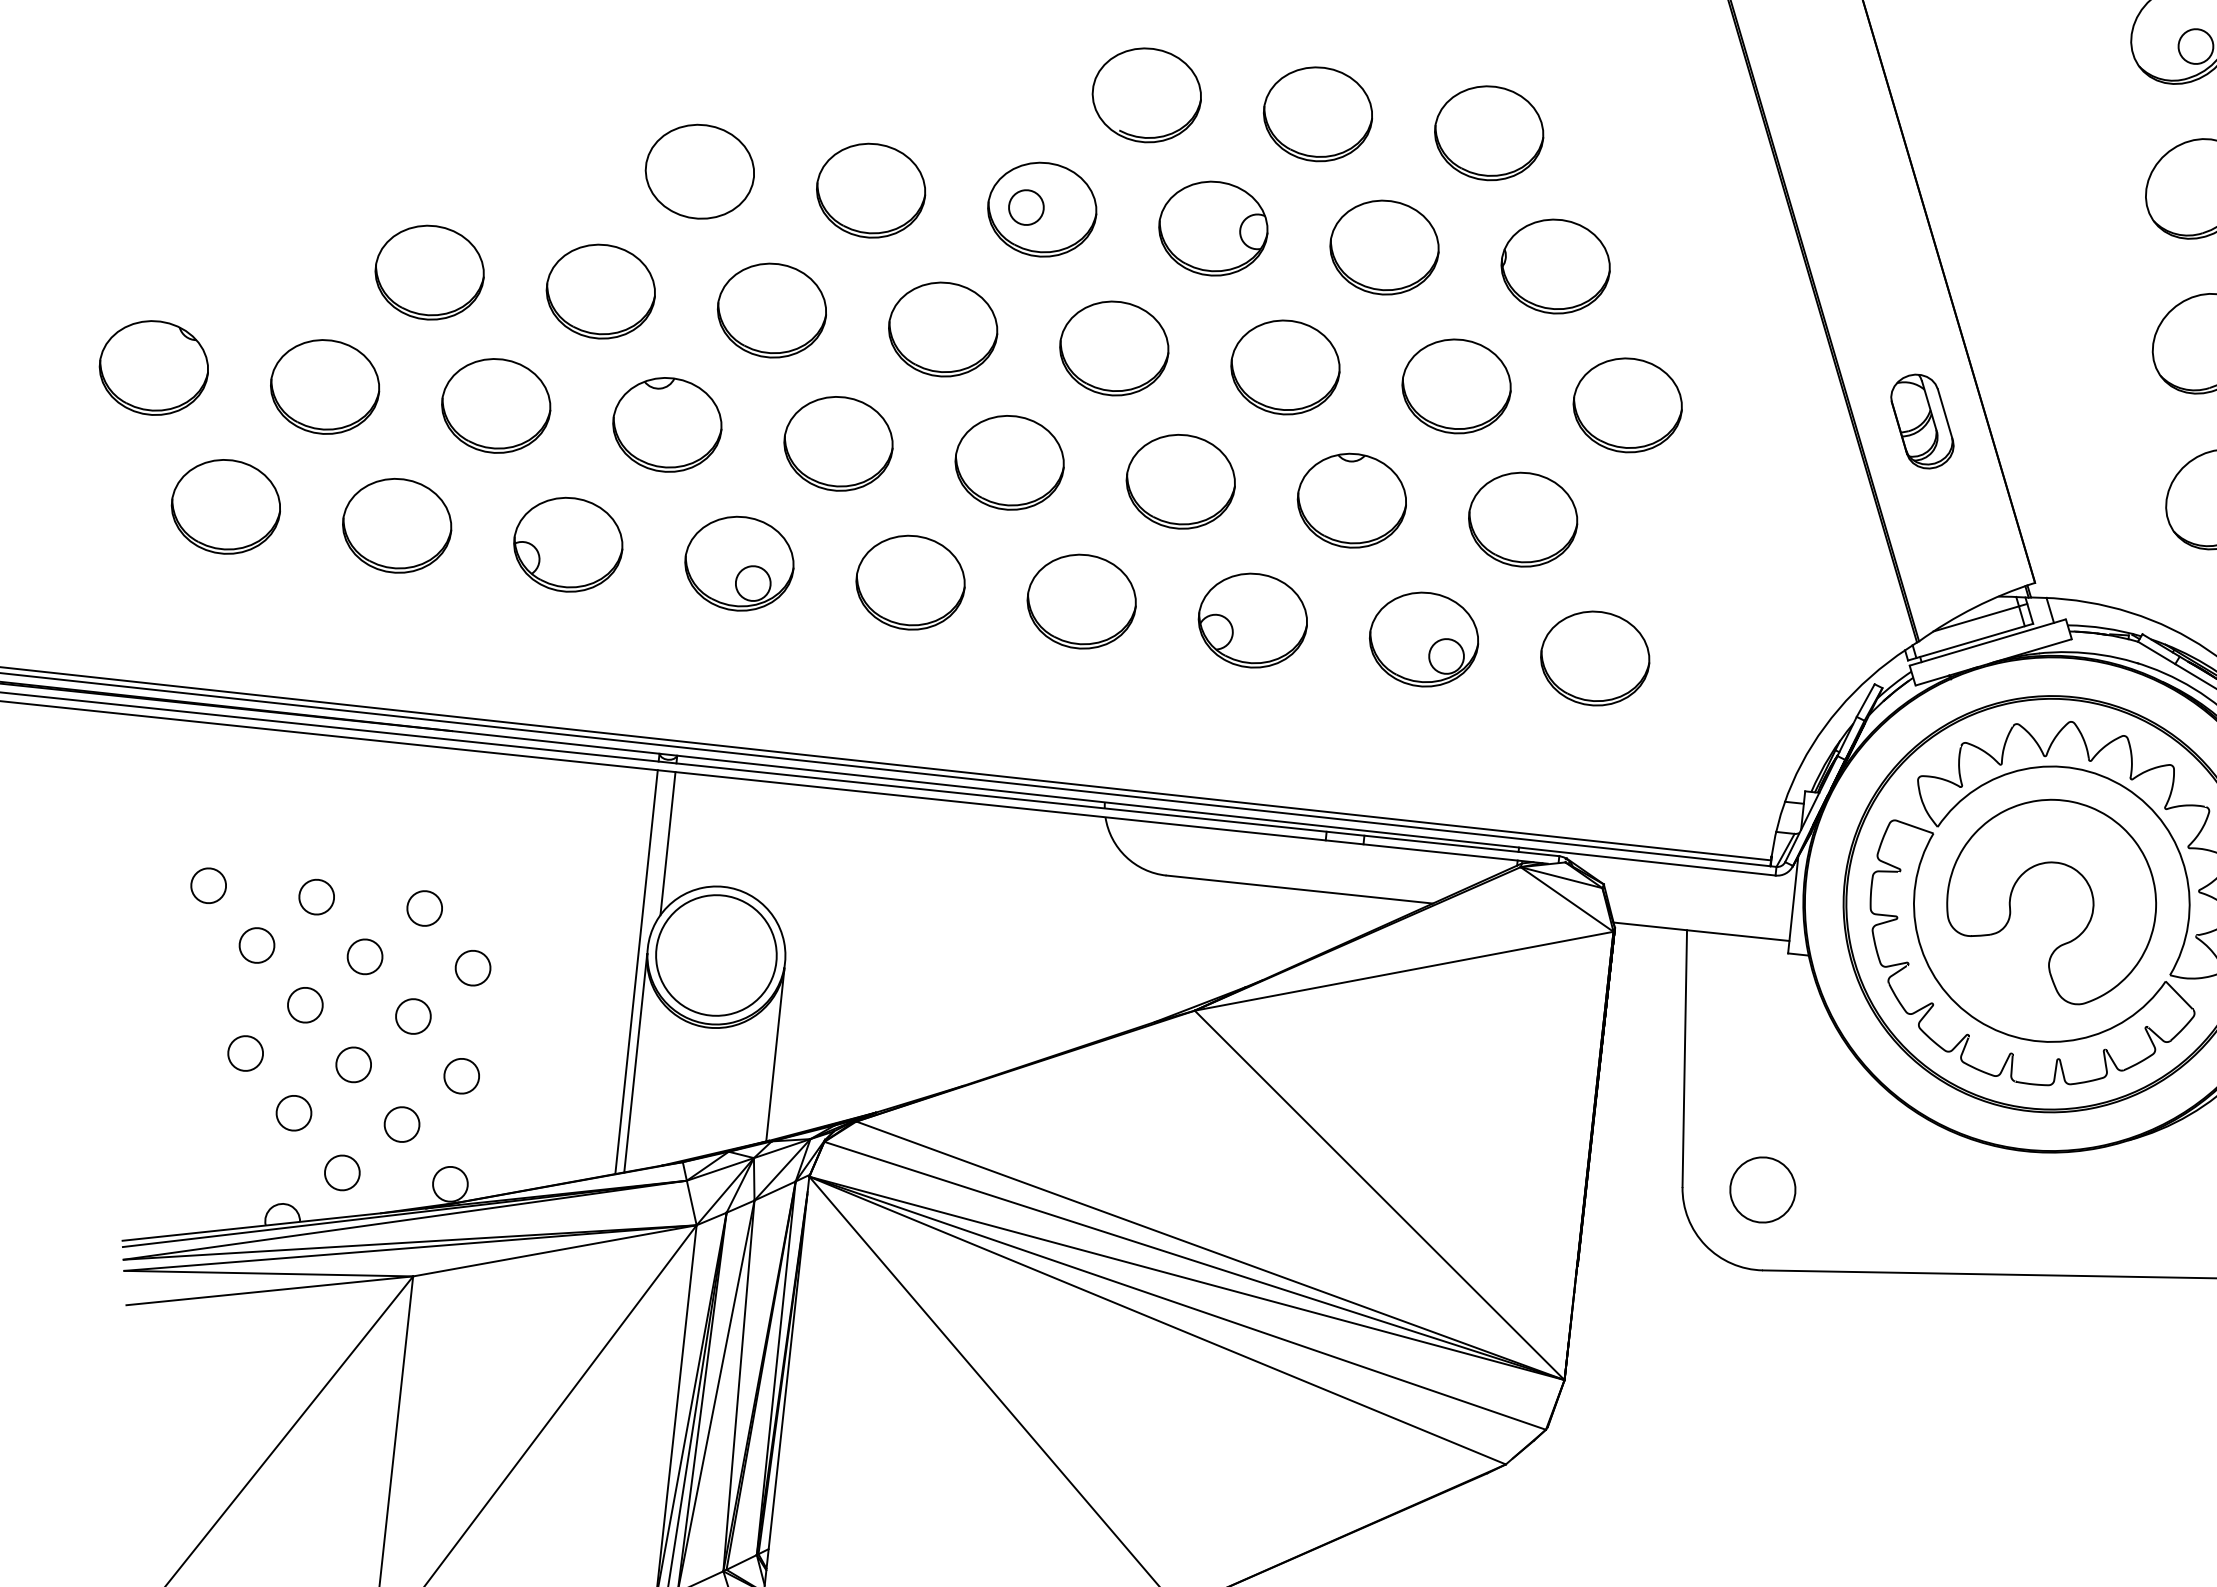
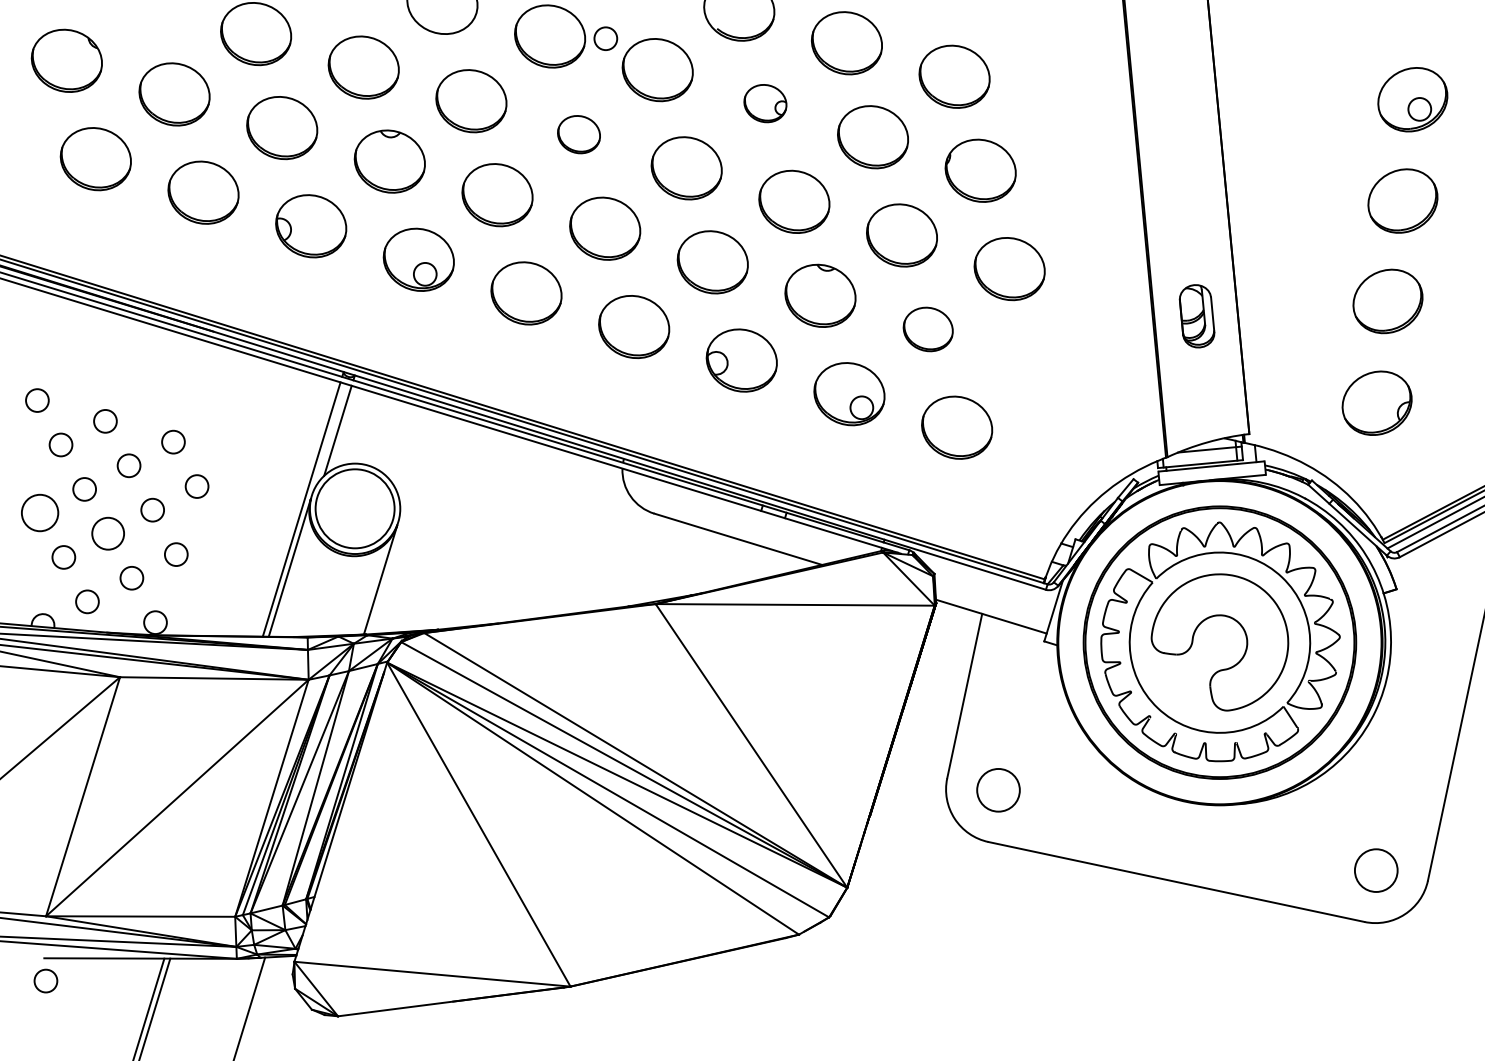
circle: (1025, 207) -> (605, 38), moved
part: (1213, 228) -> (765, 103), size x0.6
part: (942, 329) -> (578, 134), size x0.6
part: (1523, 519) -> (928, 329), size x0.7
circle: (245, 1052) -> (40, 512), size x1.6
circle: (353, 1064) -> (108, 533), size x1.4

